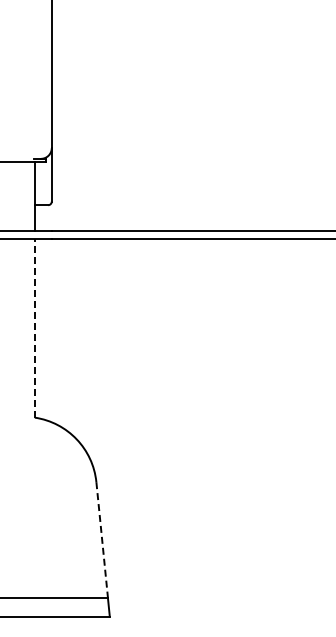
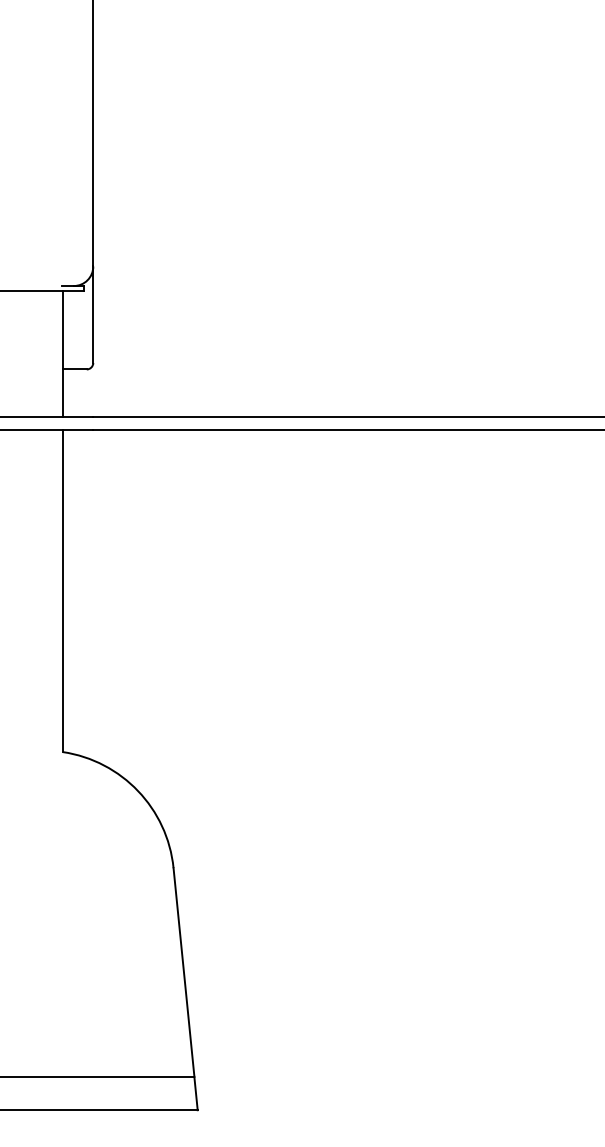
line: (34, 328) -> (62, 591), dashed -> solid
line: (102, 540) -> (184, 973), dashed -> solid

